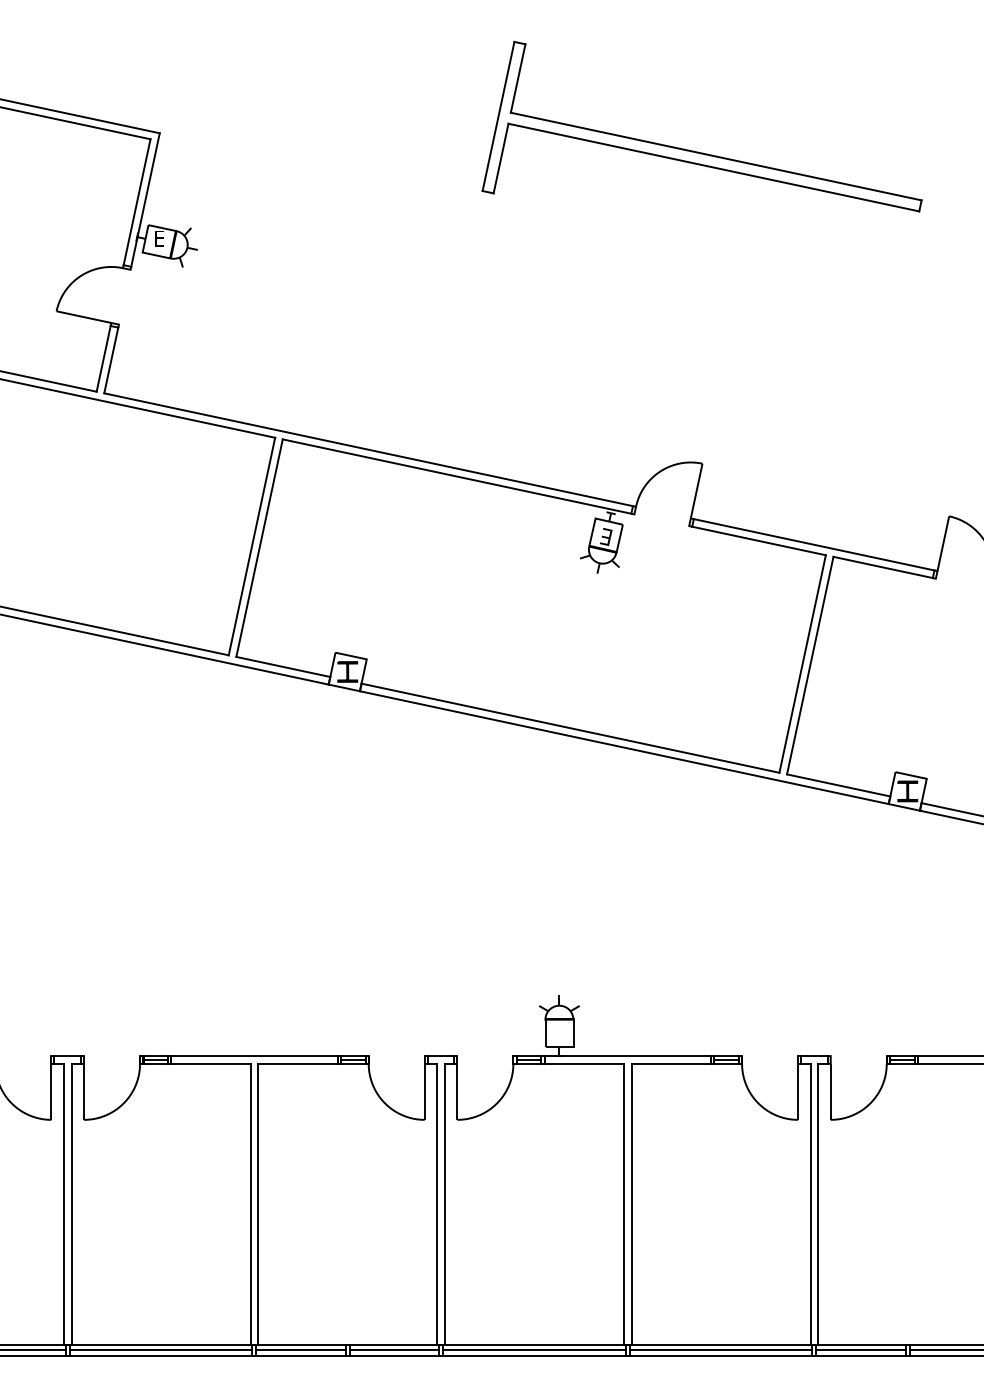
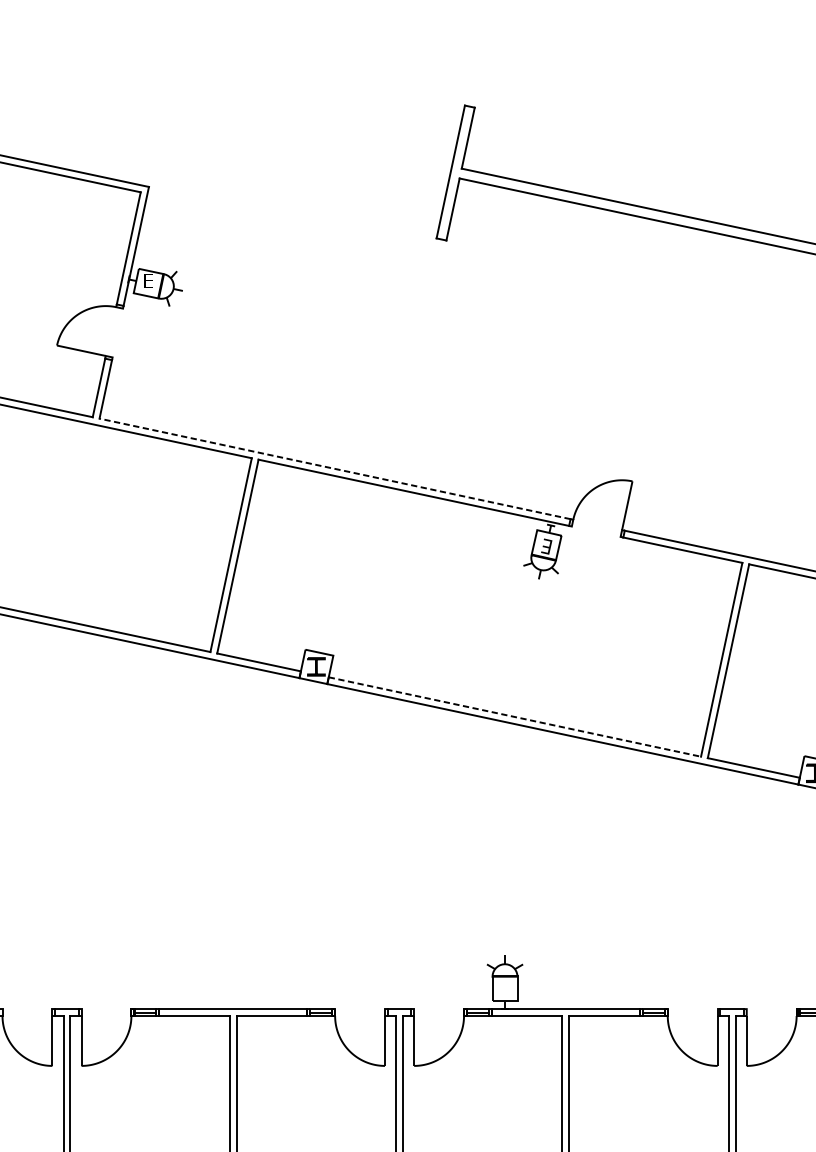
line: (368, 449) -> (334, 468), solid -> dashed
line: (570, 728) -> (514, 717), solid -> dashed

